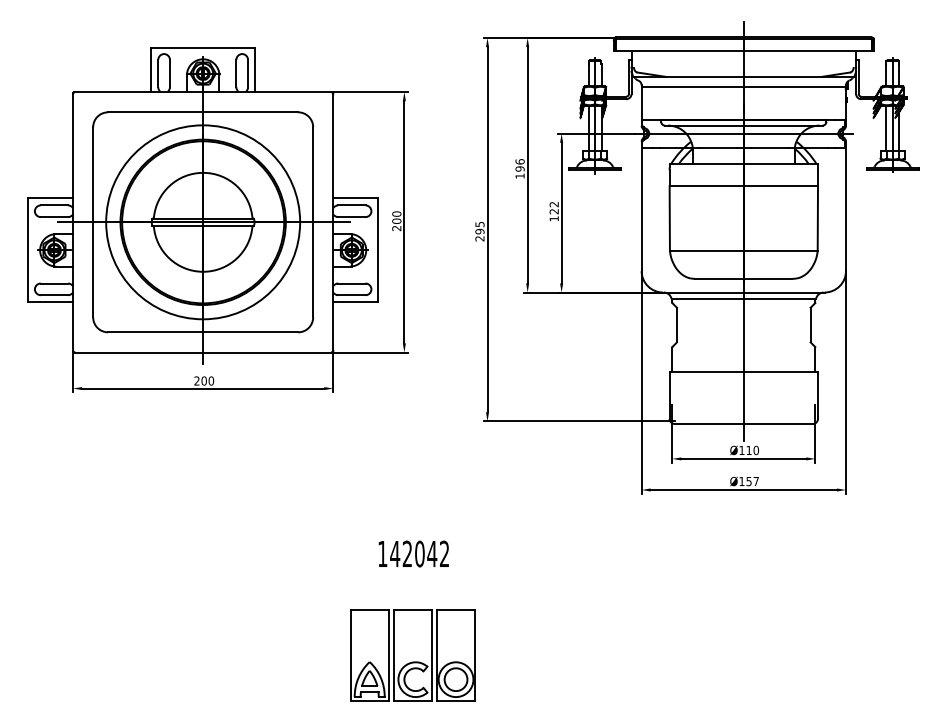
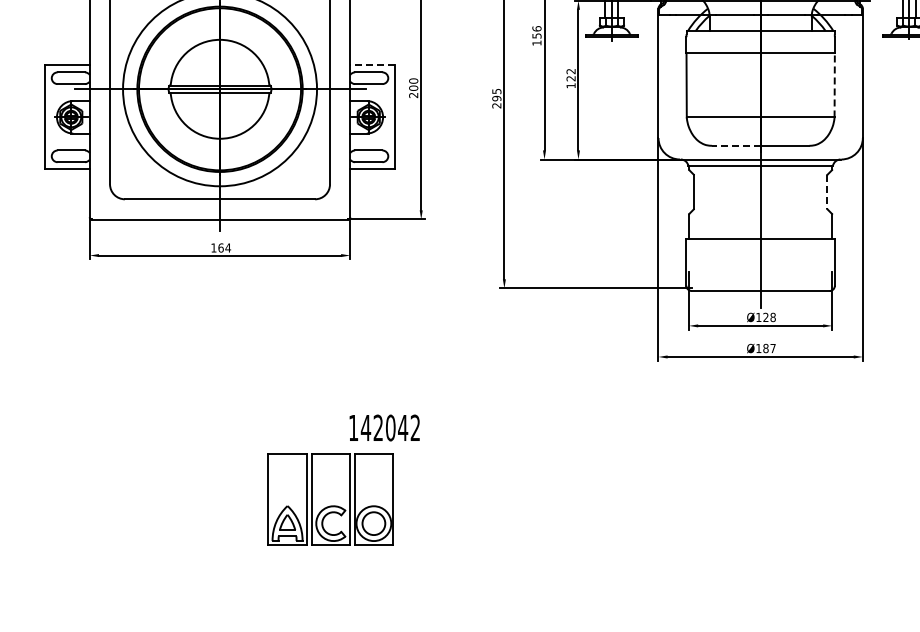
text: (519, 168) -> (536, 35), 196 -> 156
line: (355, 198) -> (372, 65), solid -> dashed
line: (817, 217) -> (834, 84), solid -> dashed
line: (718, 278) -> (735, 145), solid -> dashed
line: (810, 325) -> (827, 192), solid -> dashed
text: (204, 380) -> (221, 247), 200 -> 164
text: (752, 449) -> (769, 316), Ø110 -> Ø128
text: (748, 481) -> (765, 348), Ø157 -> Ø187
text: (413, 553) -> (384, 427), moved
part: (412, 655) -> (330, 499), moved

